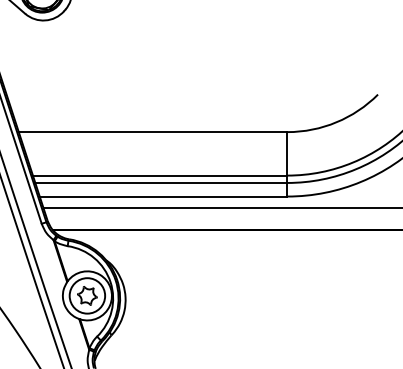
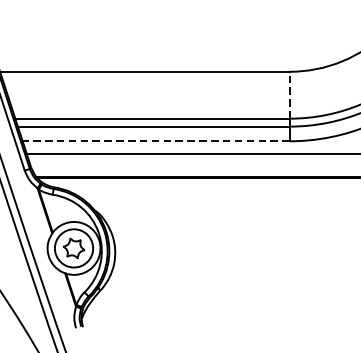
line: (287, 153) -> (289, 94), solid -> dashed
line: (163, 196) -> (156, 141), solid -> dashed

